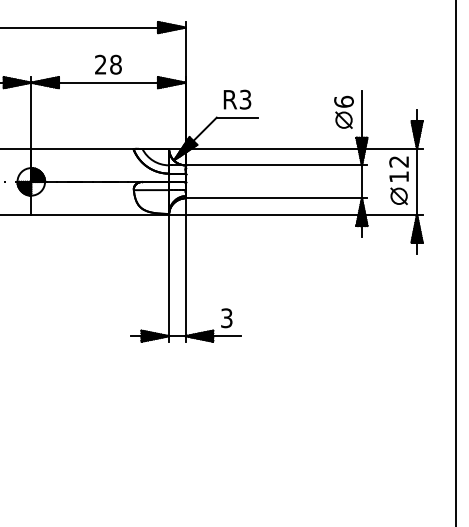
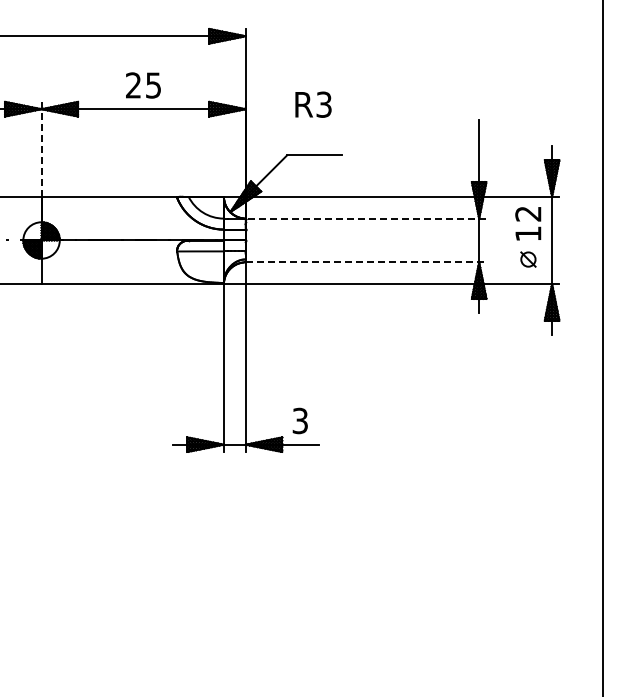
text: (115, 64) -> (153, 85), 28 -> 25
text: (237, 99) -> (313, 104), moved
line: (31, 112) -> (41, 148), solid -> dashed
part: (344, 112) -> (455, 148), removed
line: (276, 165) -> (365, 218), solid -> dashed
part: (399, 196) -> (528, 259), size x0.7
line: (276, 198) -> (366, 262), solid -> dashed

